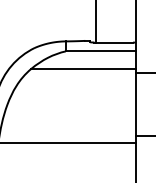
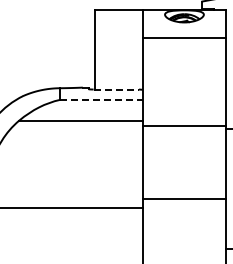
line: (113, 42) -> (116, 89), solid -> dashed
line: (101, 50) -> (101, 99), solid -> dashed

